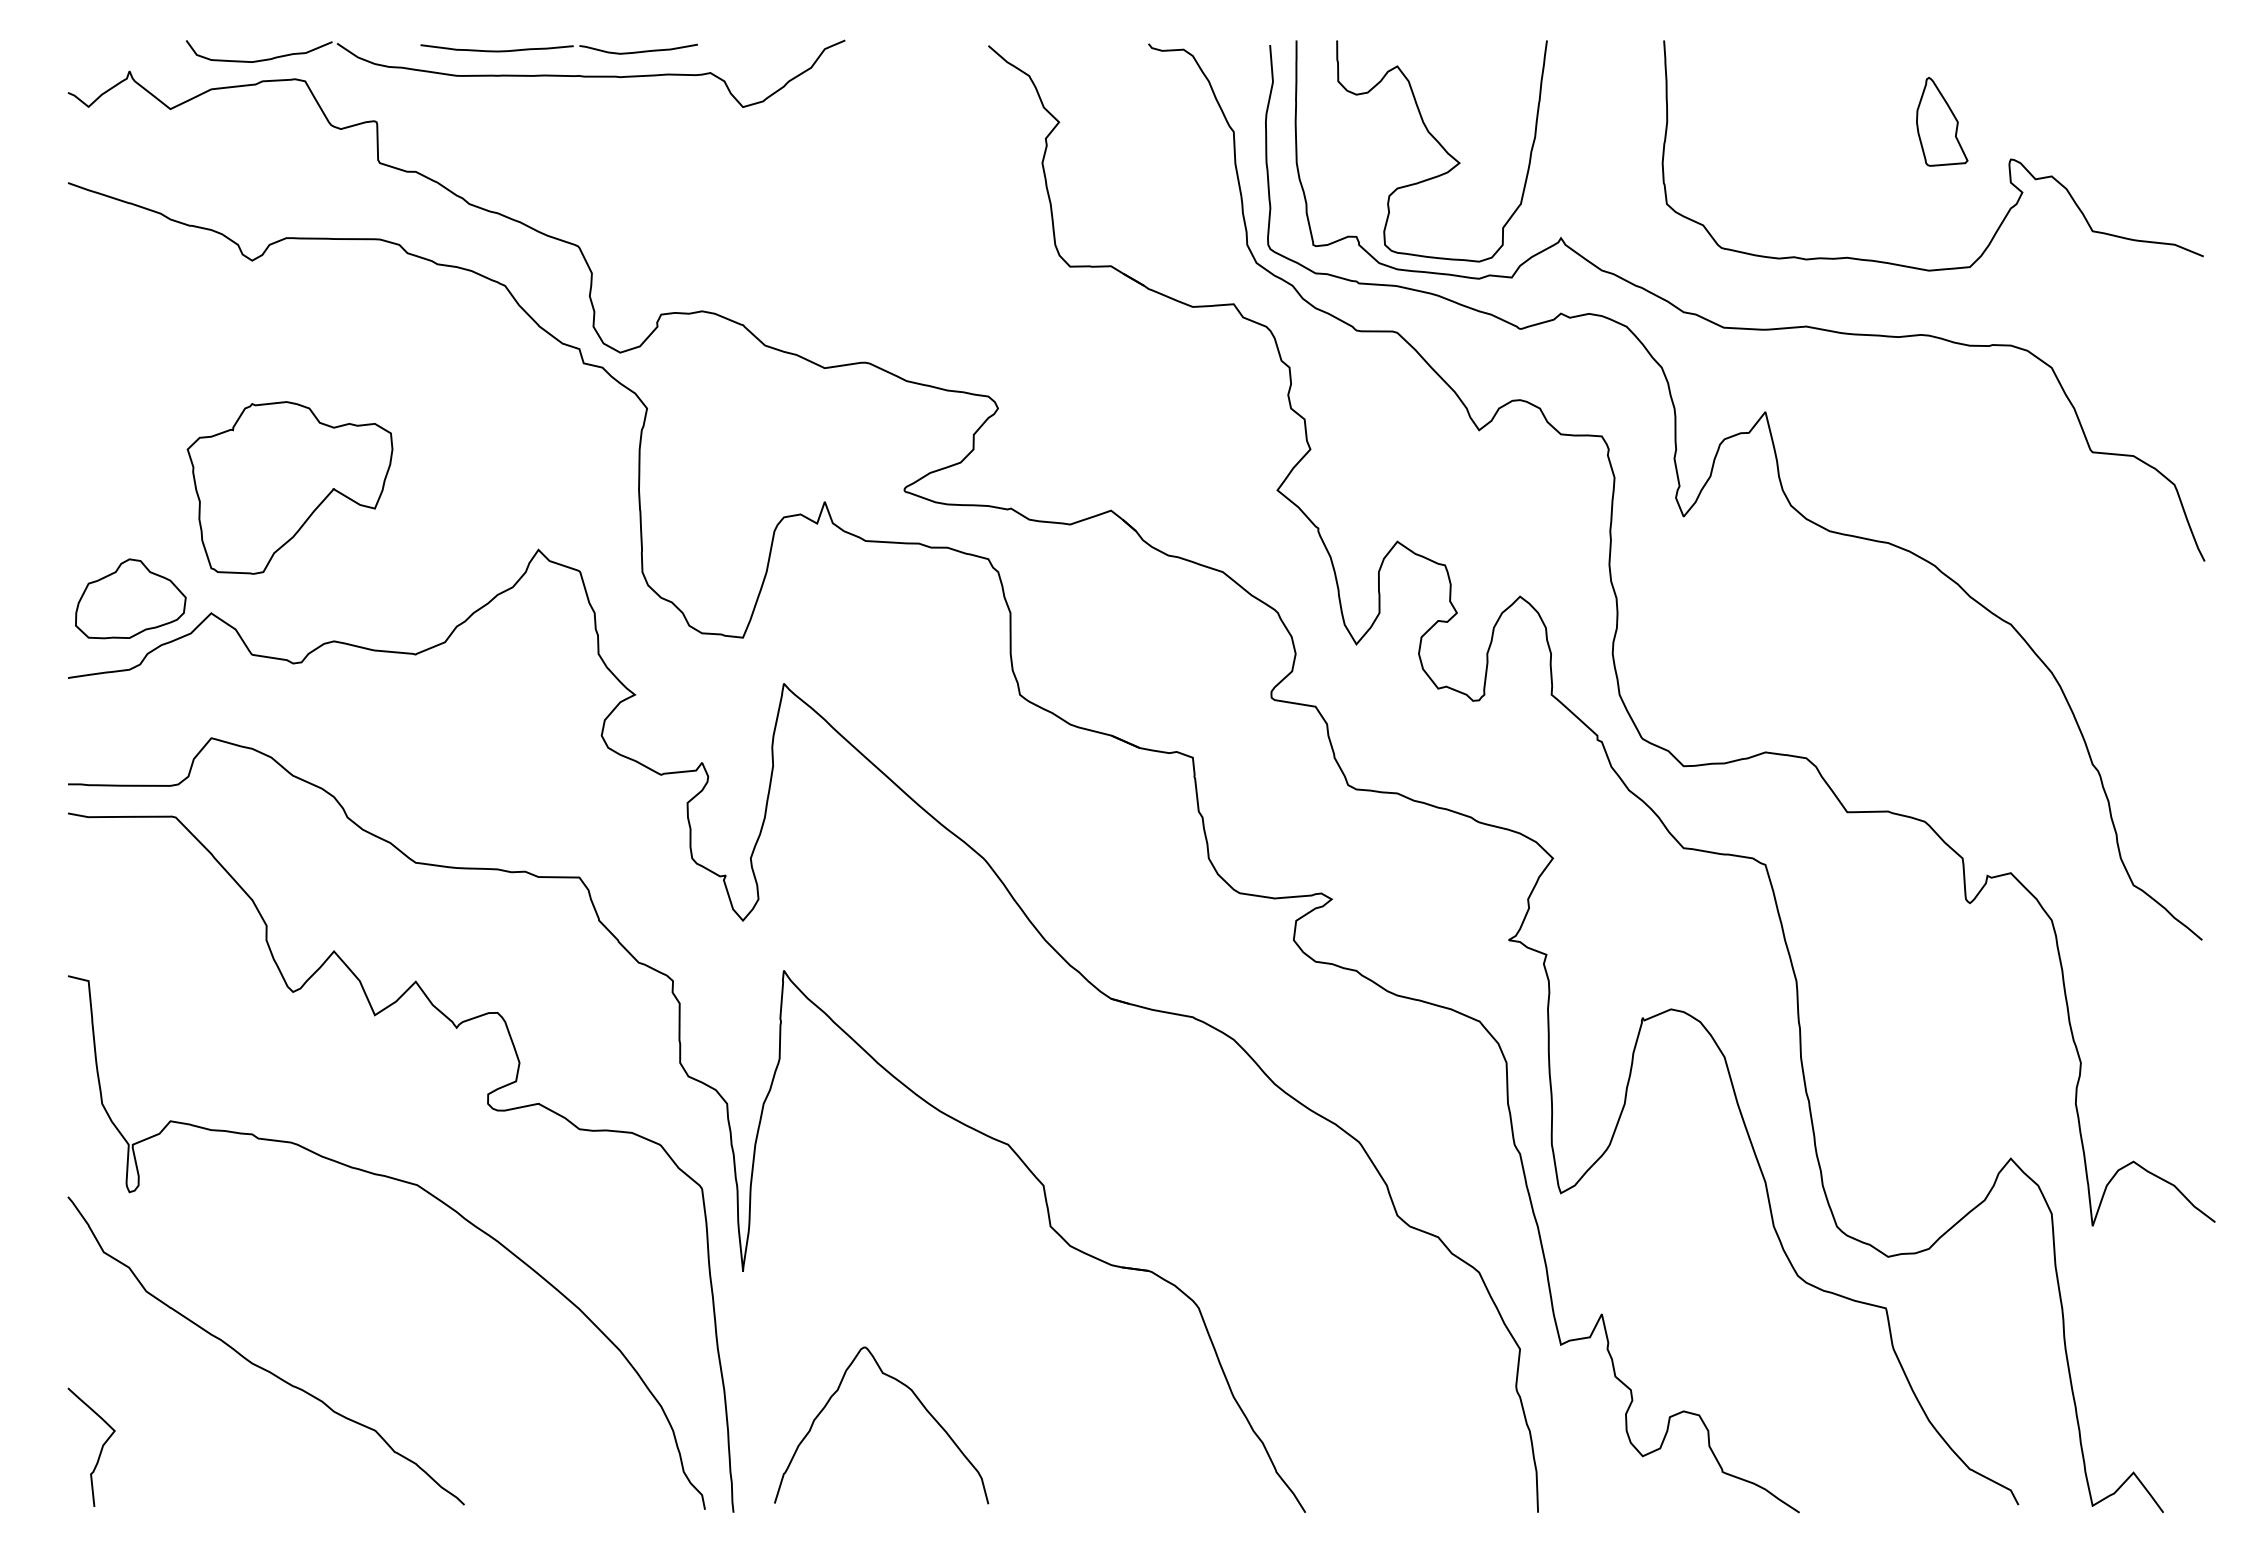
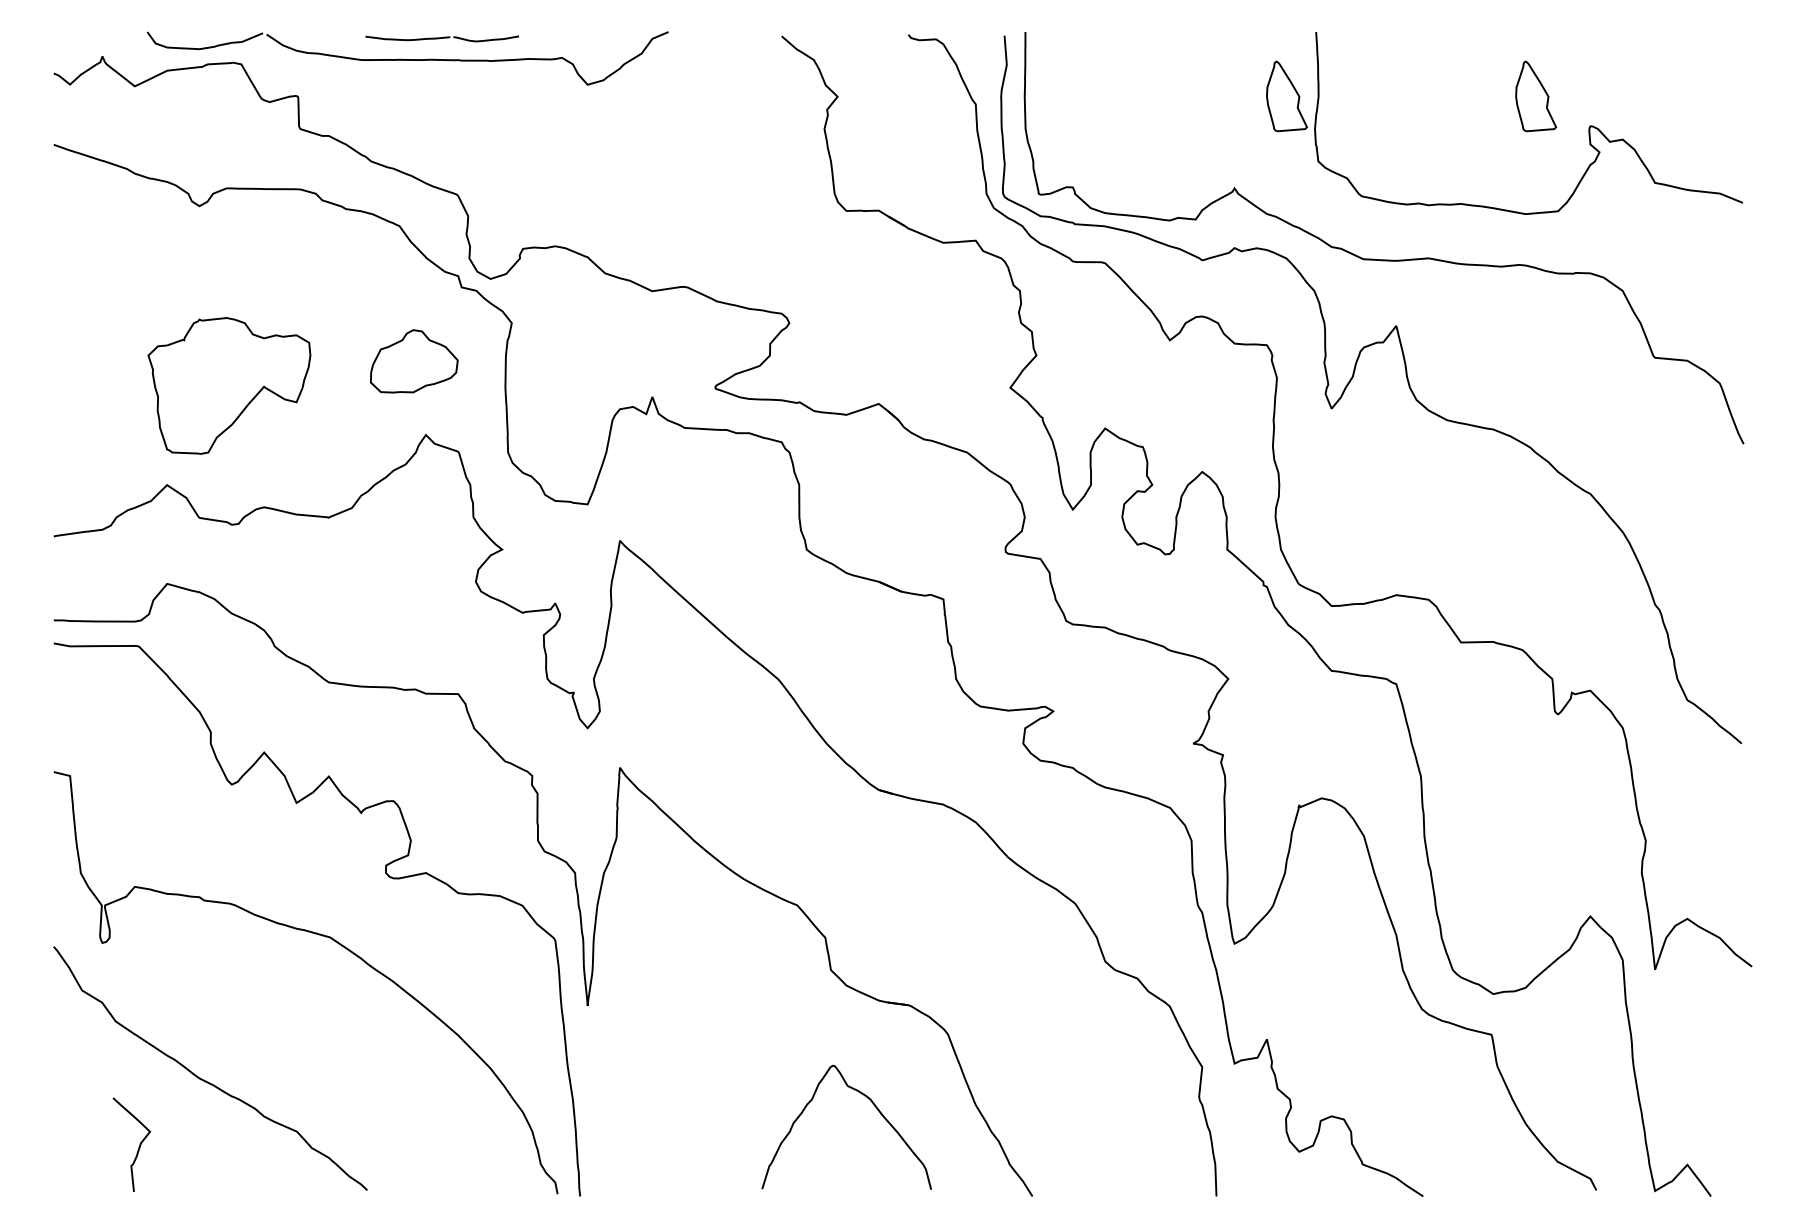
part: (558, 48) -> (441, 38), size x0.7
part: (1627, 121) -> (1287, 96), added
curve: (1443, 149) -> (1141, 118), removed
part: (130, 598) -> (414, 361), moved
curve: (916, 1398) -> (874, 1106), moved
curve: (100, 1449) -> (138, 1146), moved

